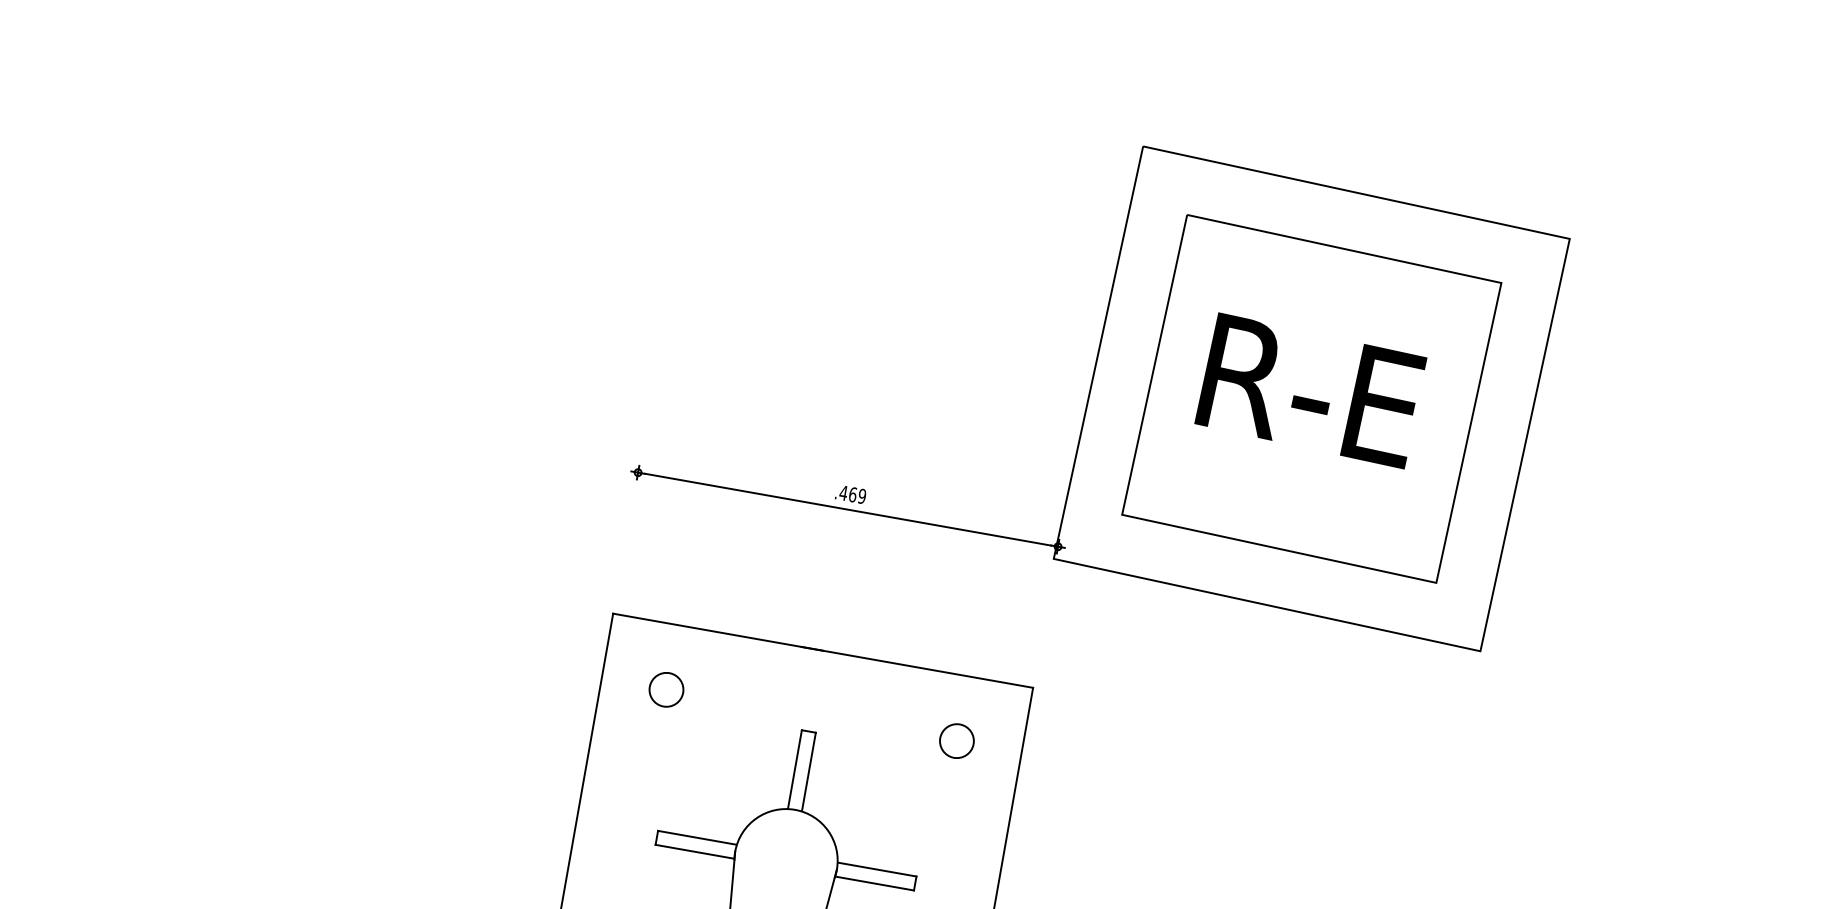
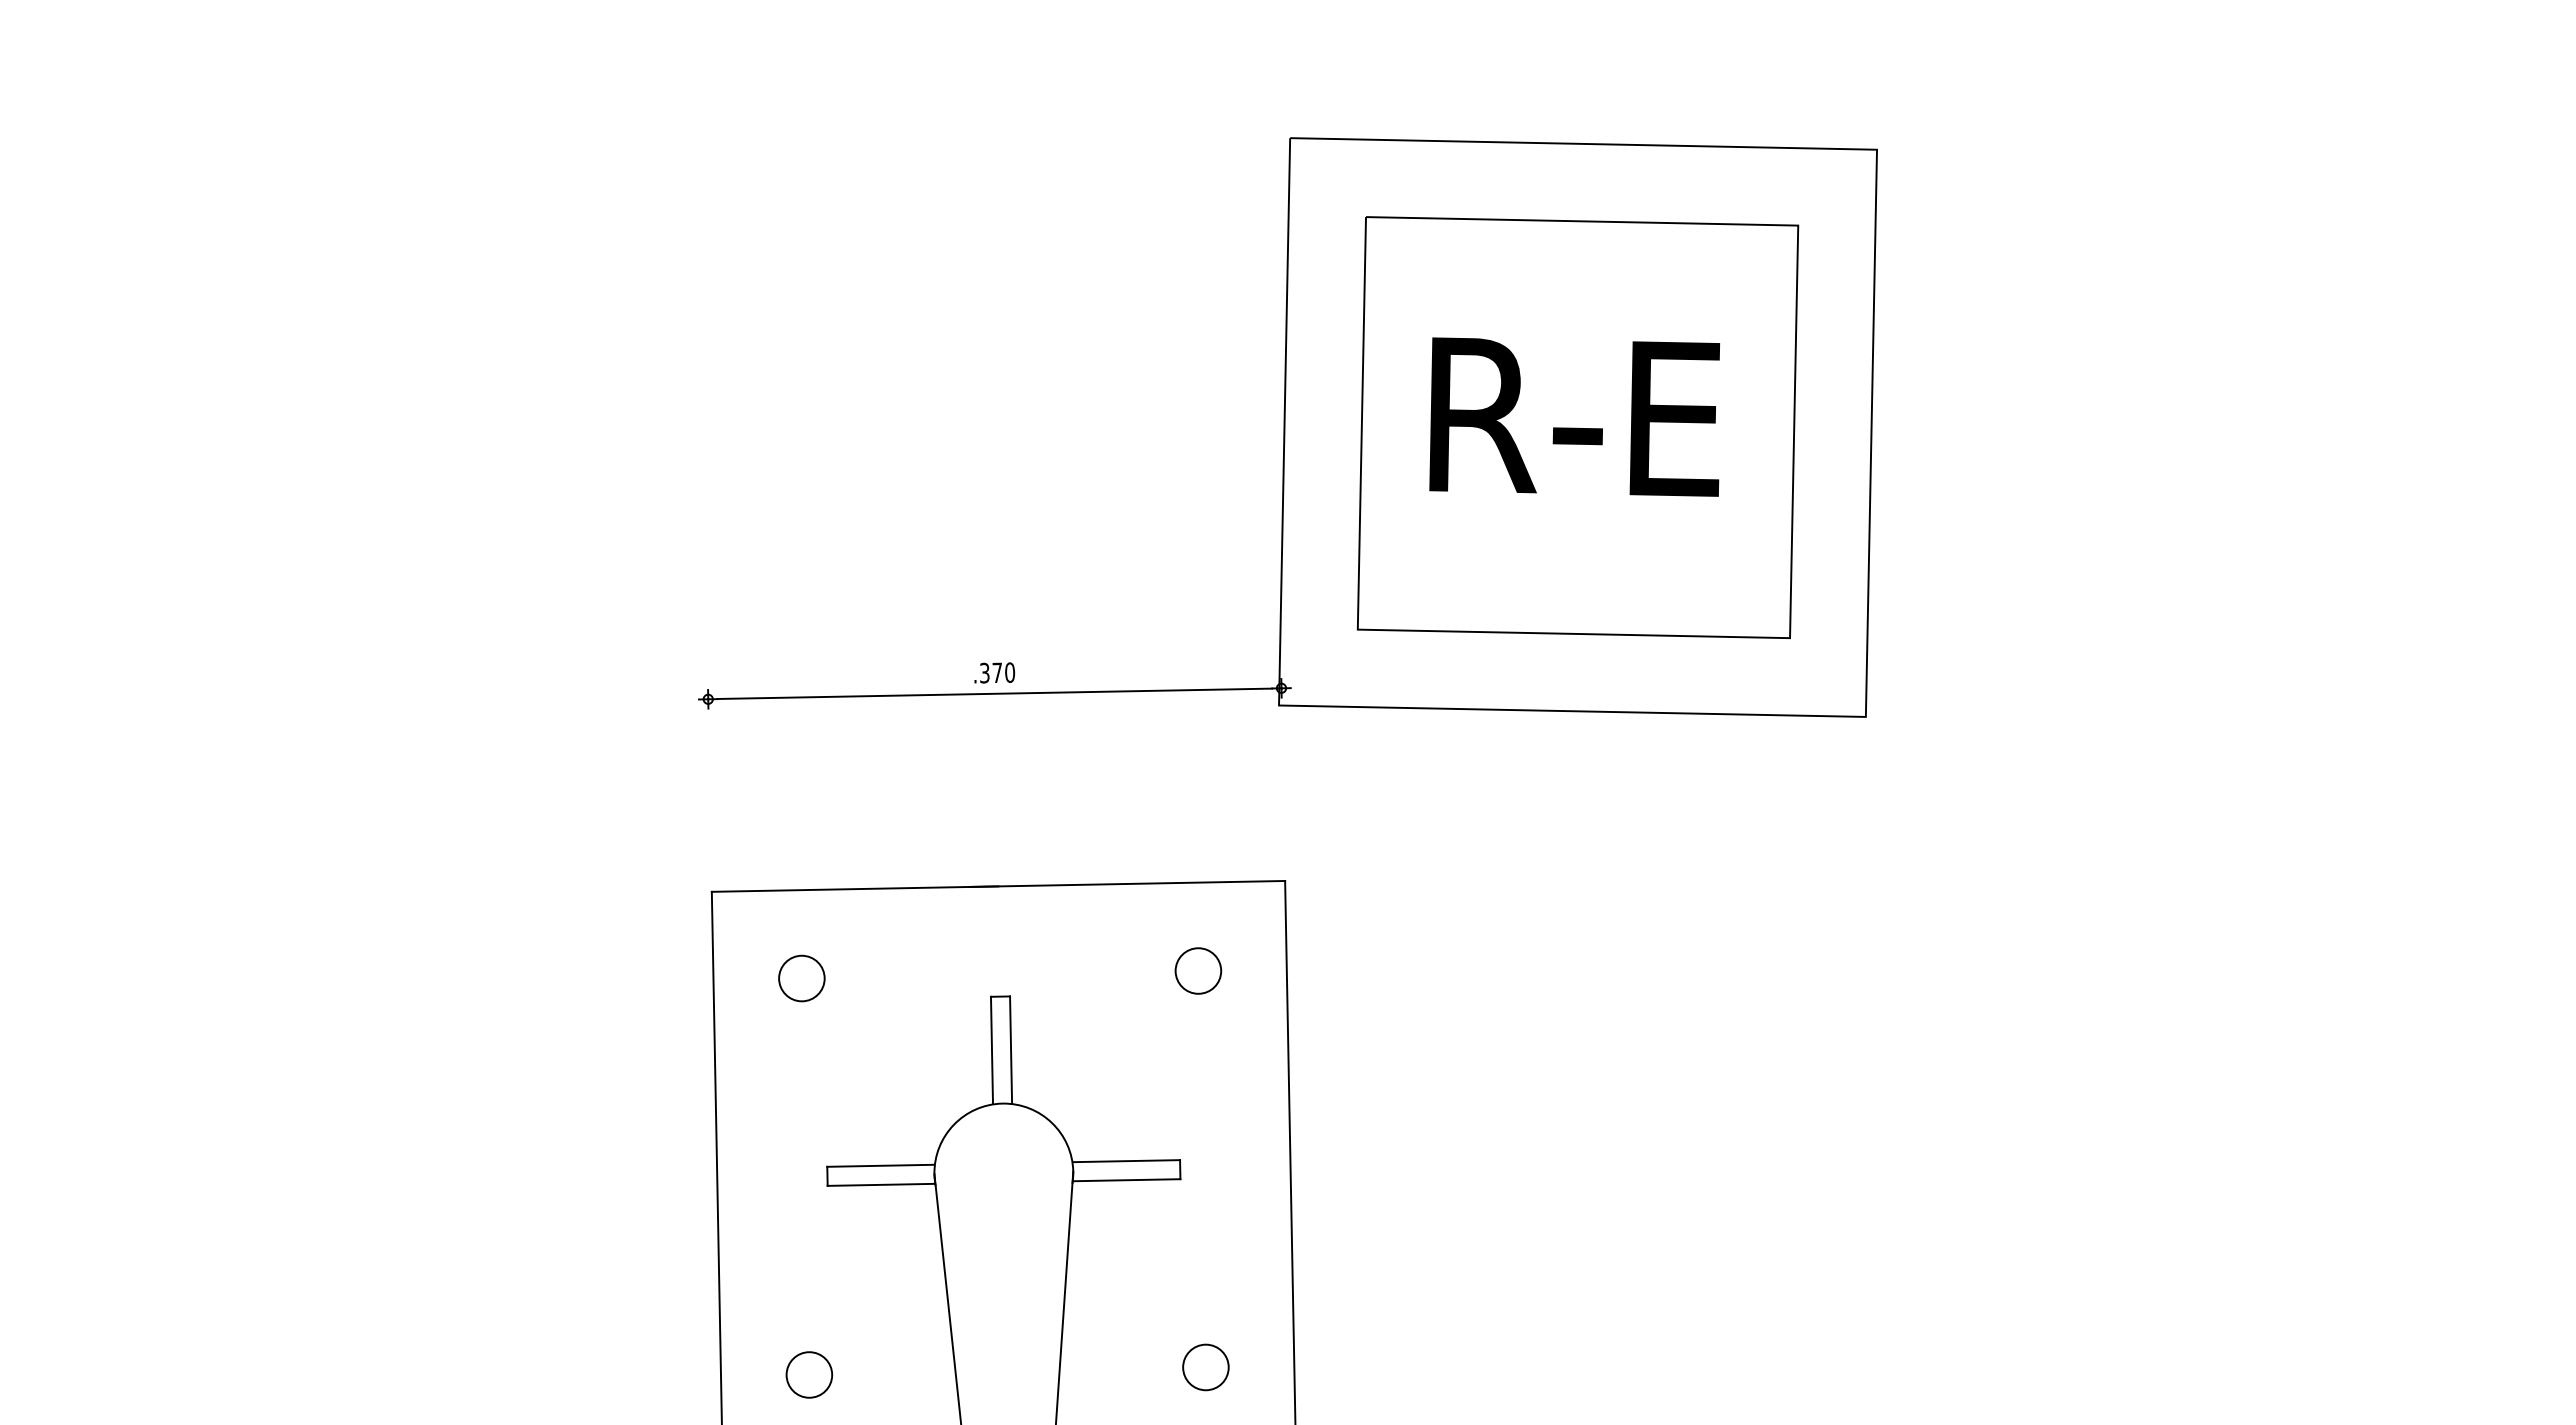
text: (853, 494) -> (997, 672), .469 -> .370

